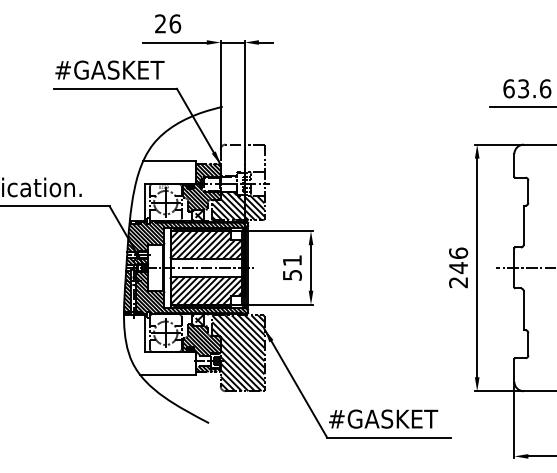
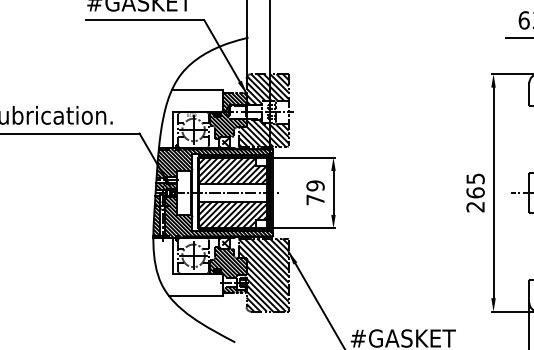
hatch: (242, 160) -> (267, 89), added
text: (458, 260) -> (475, 185), 246 -> 265
text: (291, 267) -> (314, 192), 51 -> 79

